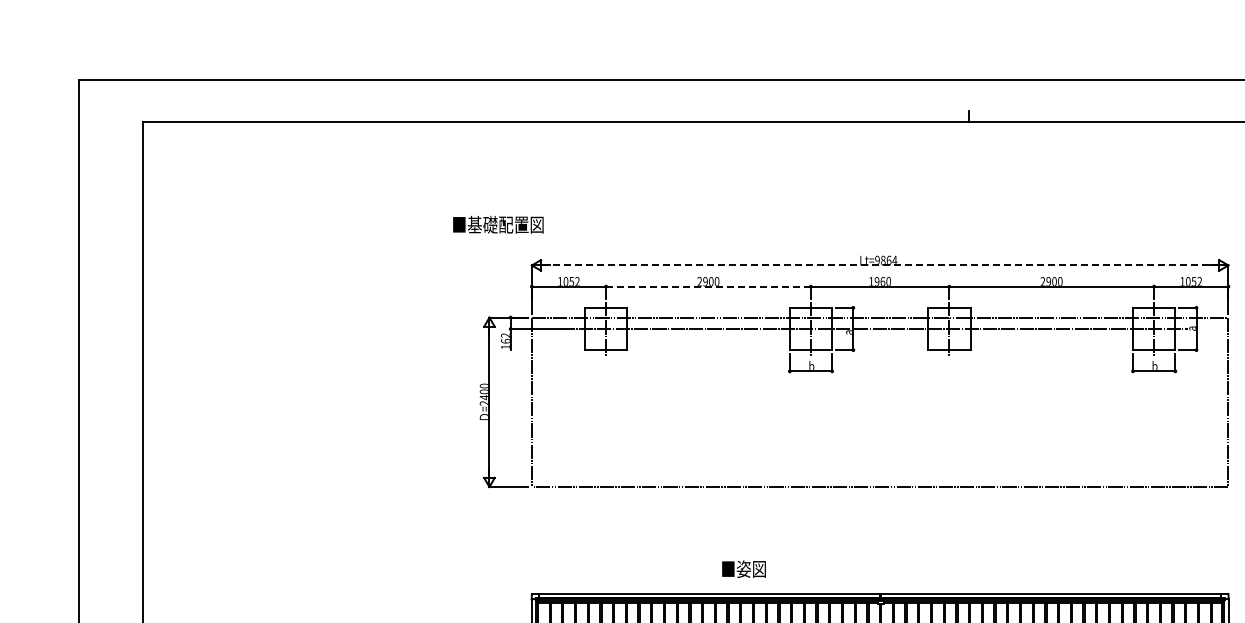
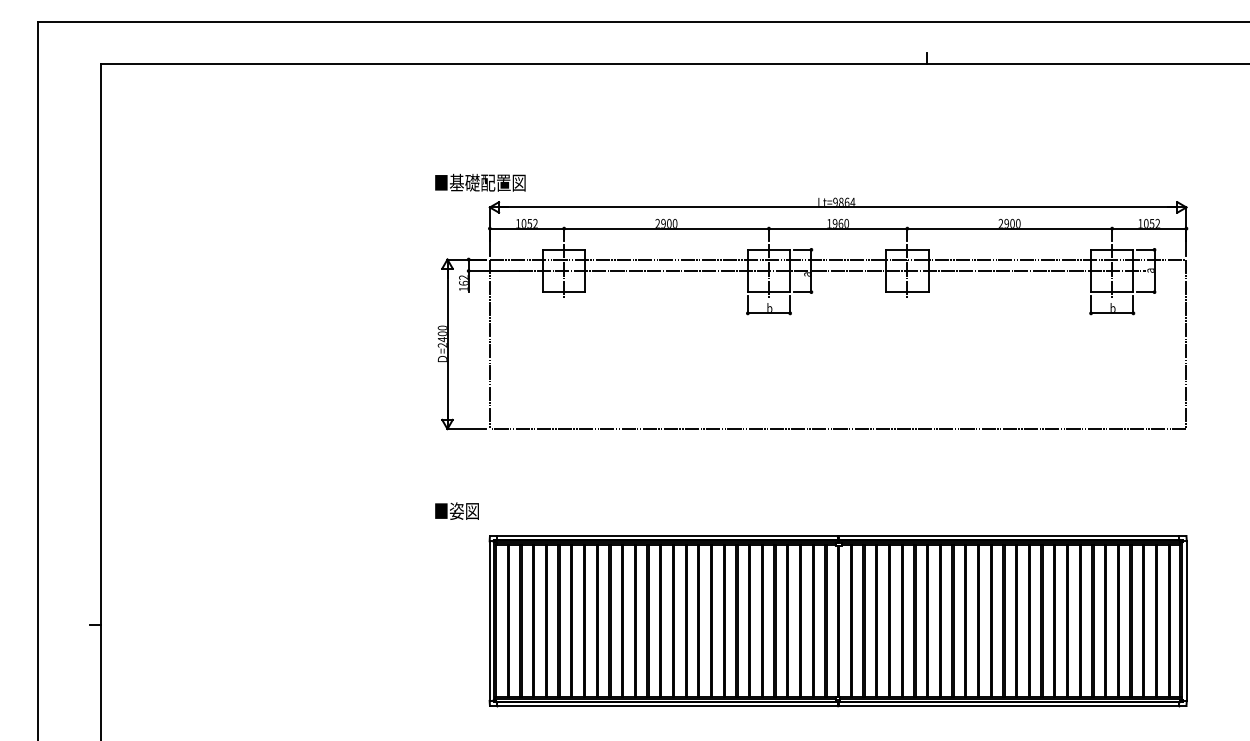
text: (498, 224) -> (480, 182), moved
line: (880, 265) -> (838, 207), dashed -> solid
line: (709, 286) -> (667, 228), dashed -> solid
text: (743, 568) -> (456, 510), moved

